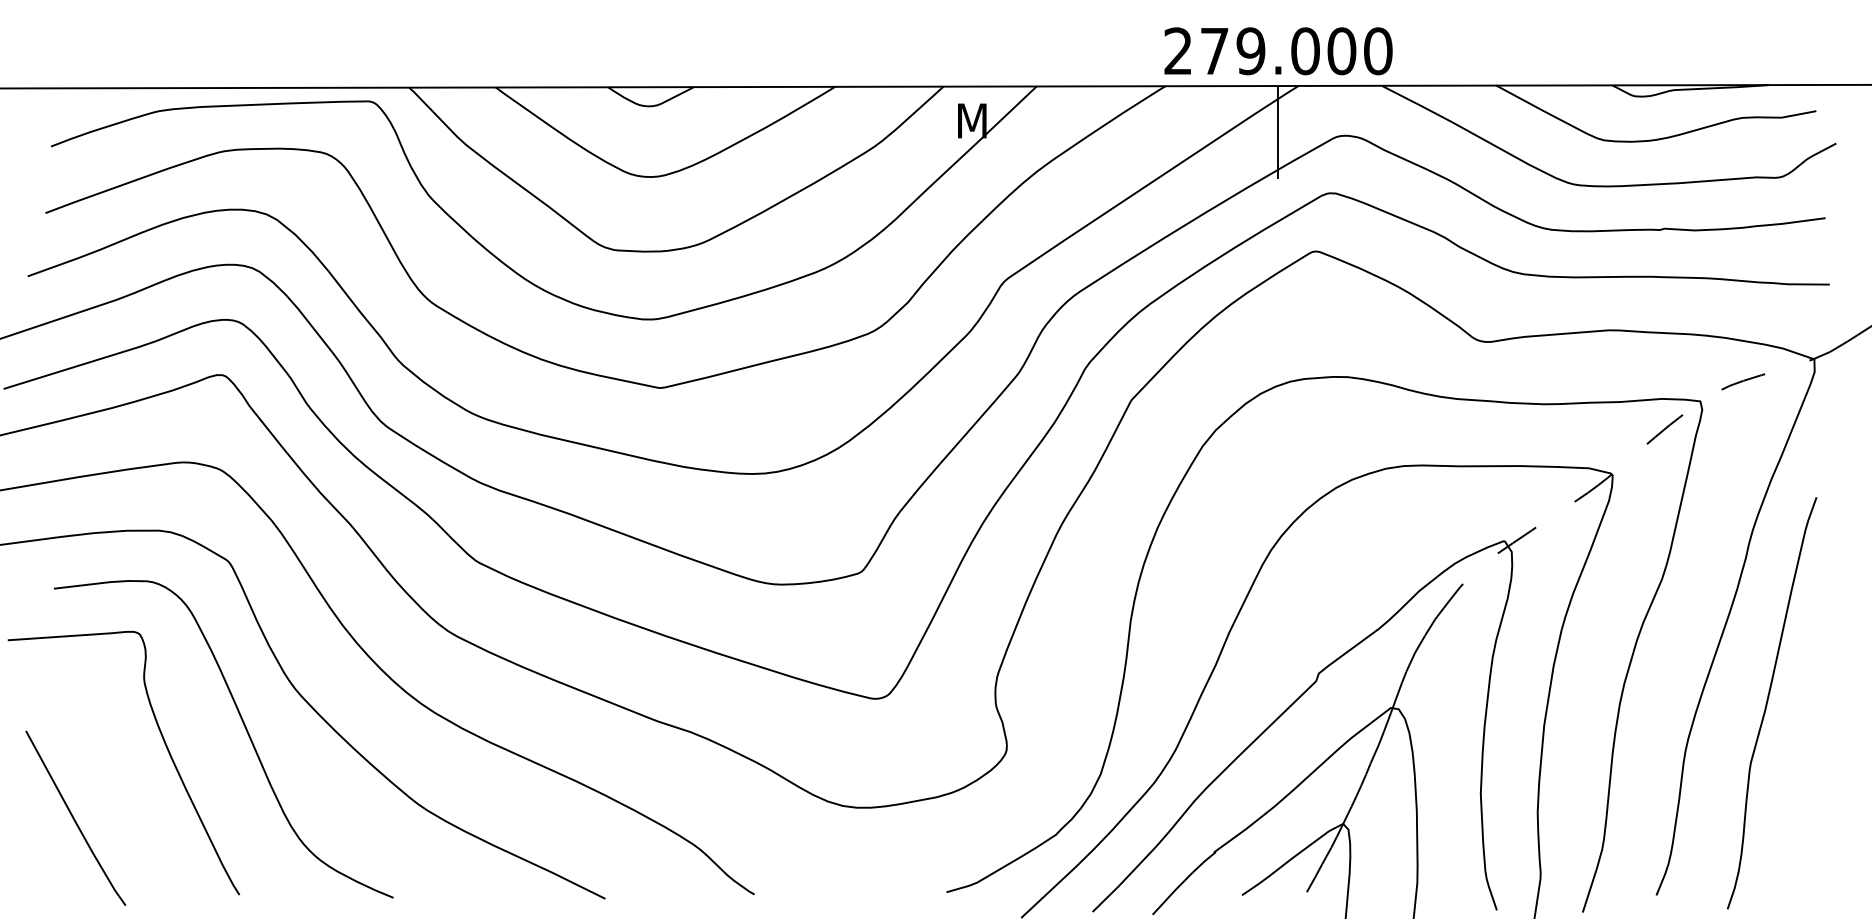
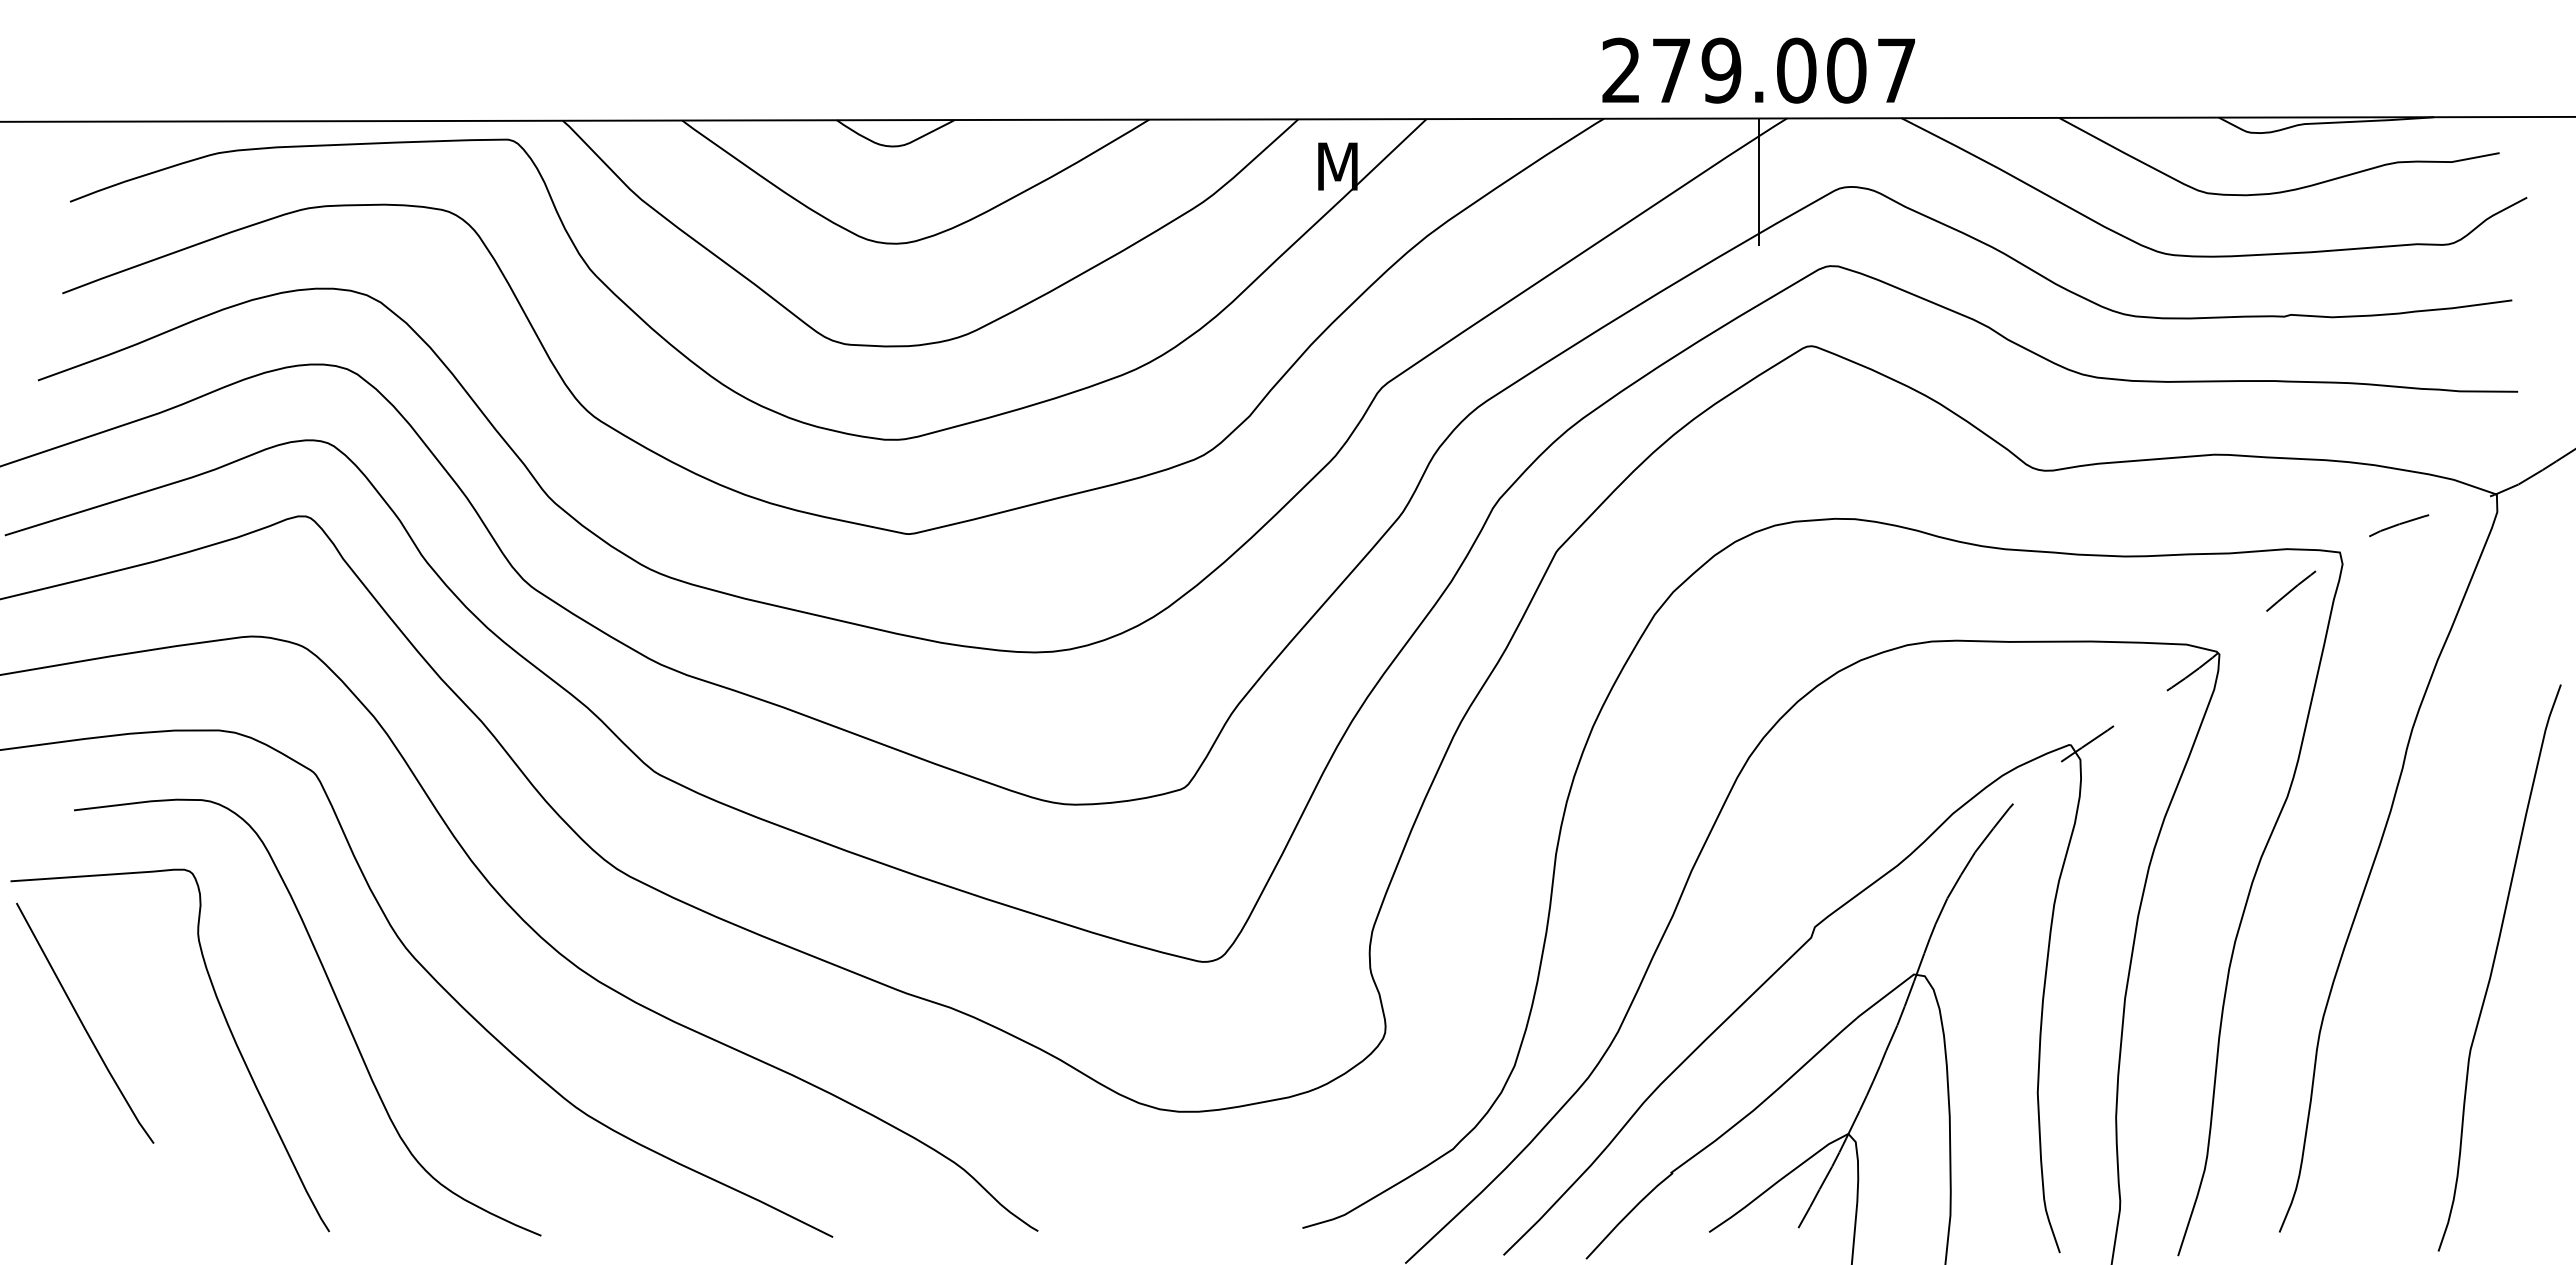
text: (1378, 51) -> (1896, 70), 279.000 -> 279.007
curve: (1768, 700) -> (2494, 964), moved
line: (74, 818) -> (83, 1023), moved

